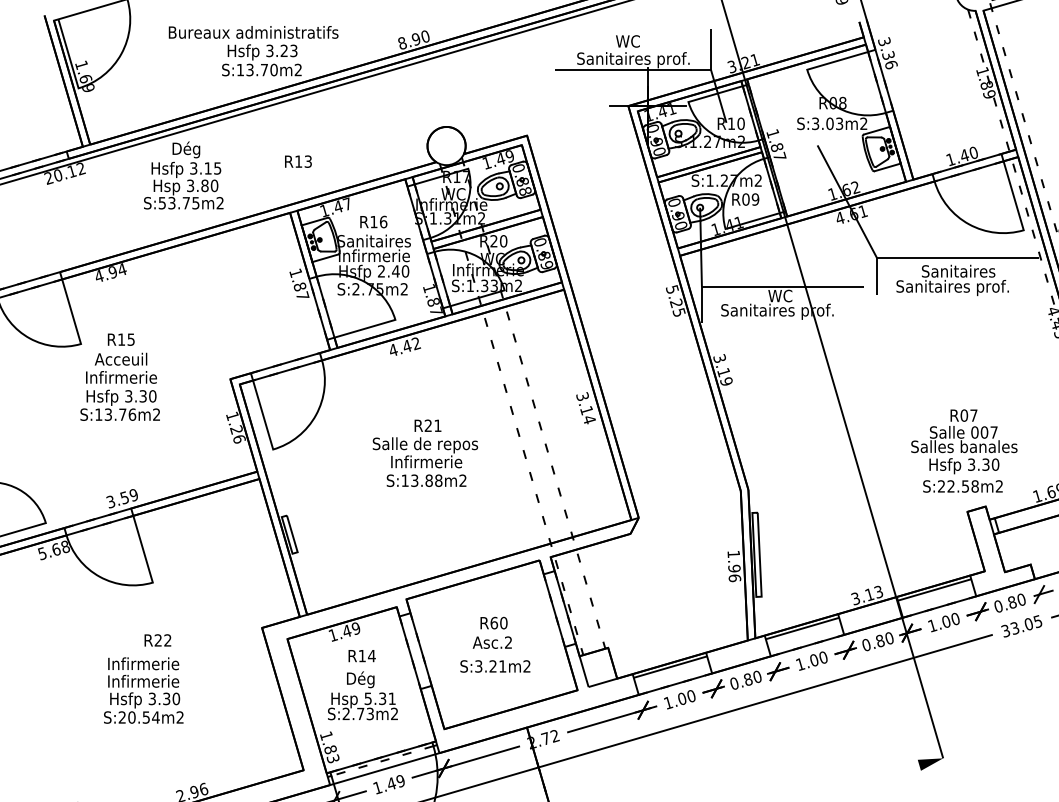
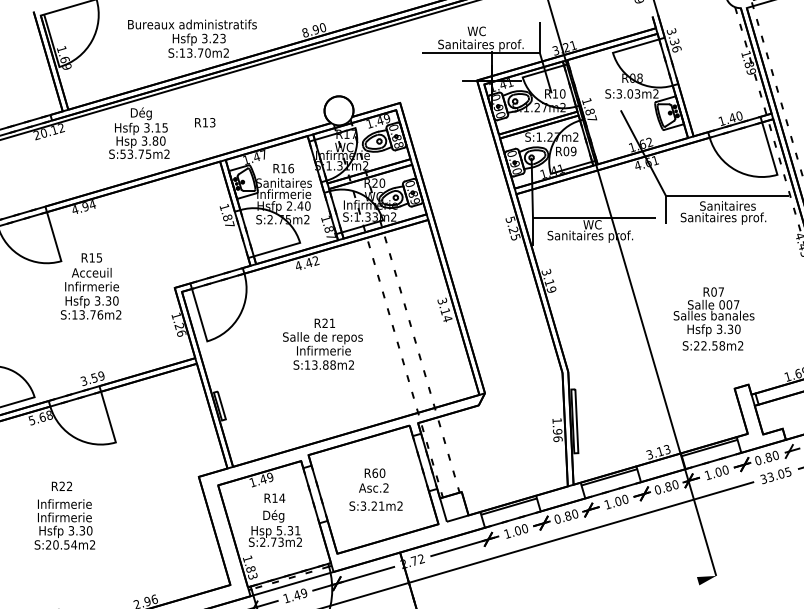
text: (298, 161) -> (205, 122), moved
text: (964, 450) -> (714, 318), moved
text: (157, 640) -> (61, 486), moved
text: (143, 690) -> (64, 524), moved

